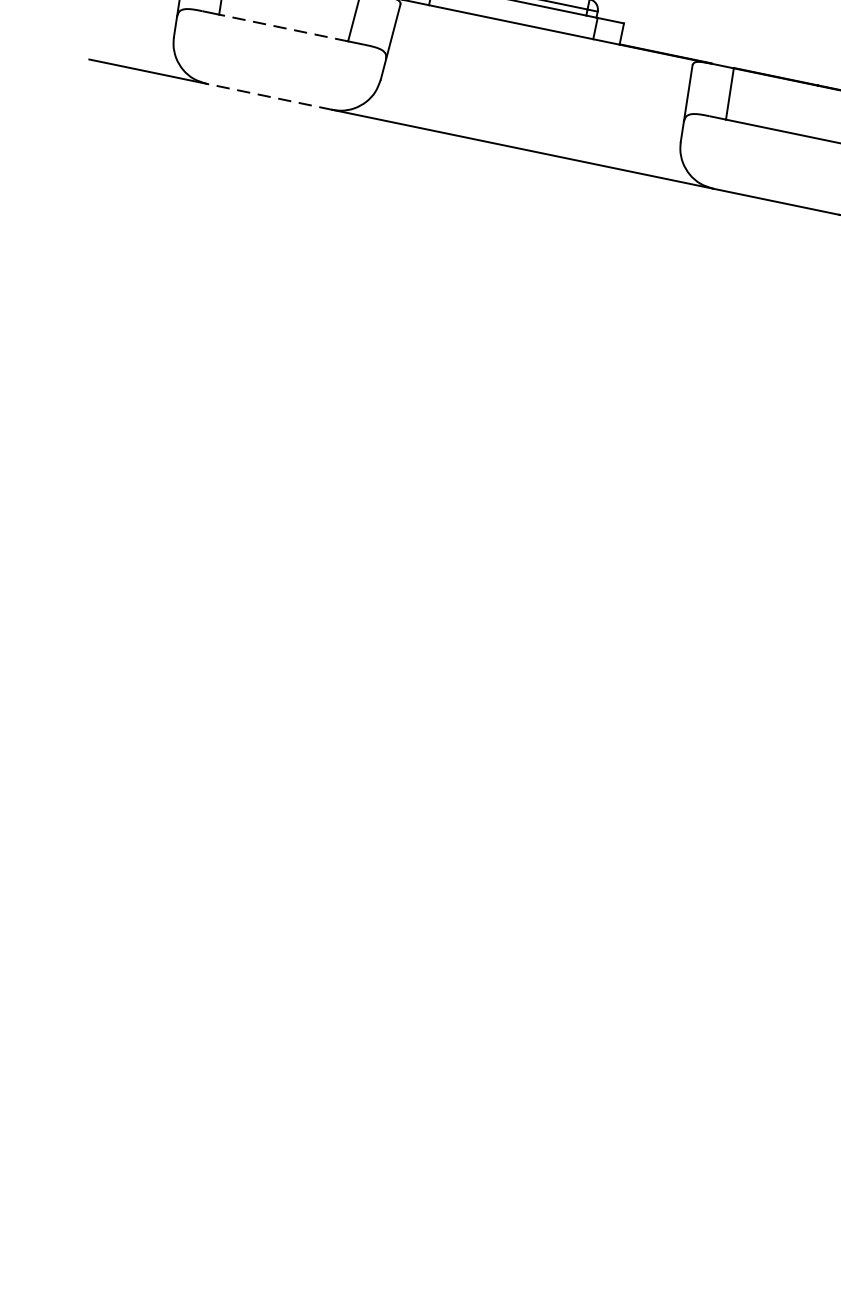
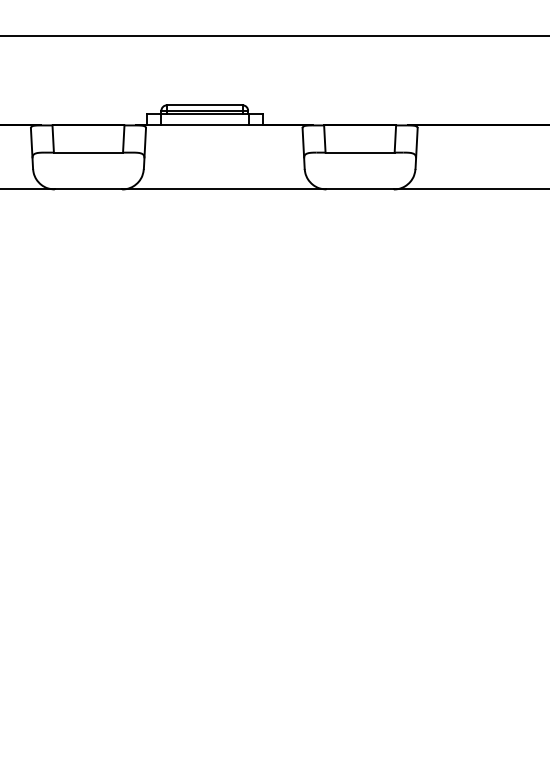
line: (283, 27) -> (88, 152), dashed -> solid
line: (269, 96) -> (88, 189), dashed -> solid

